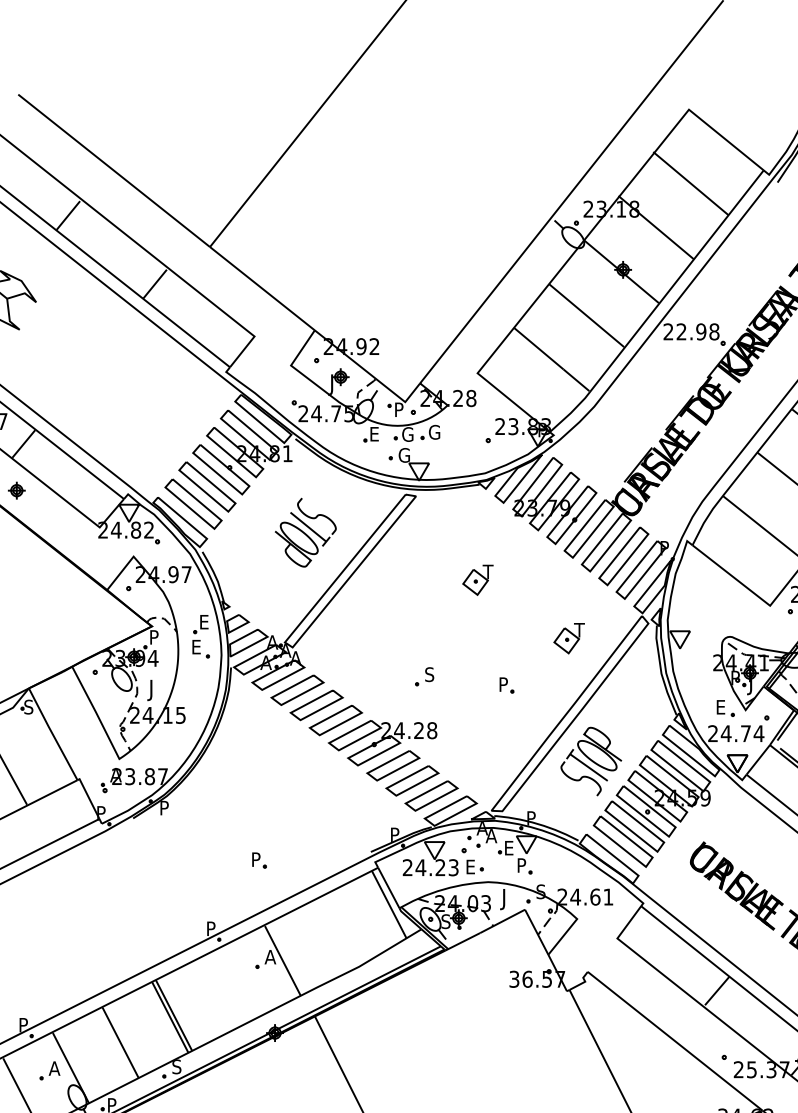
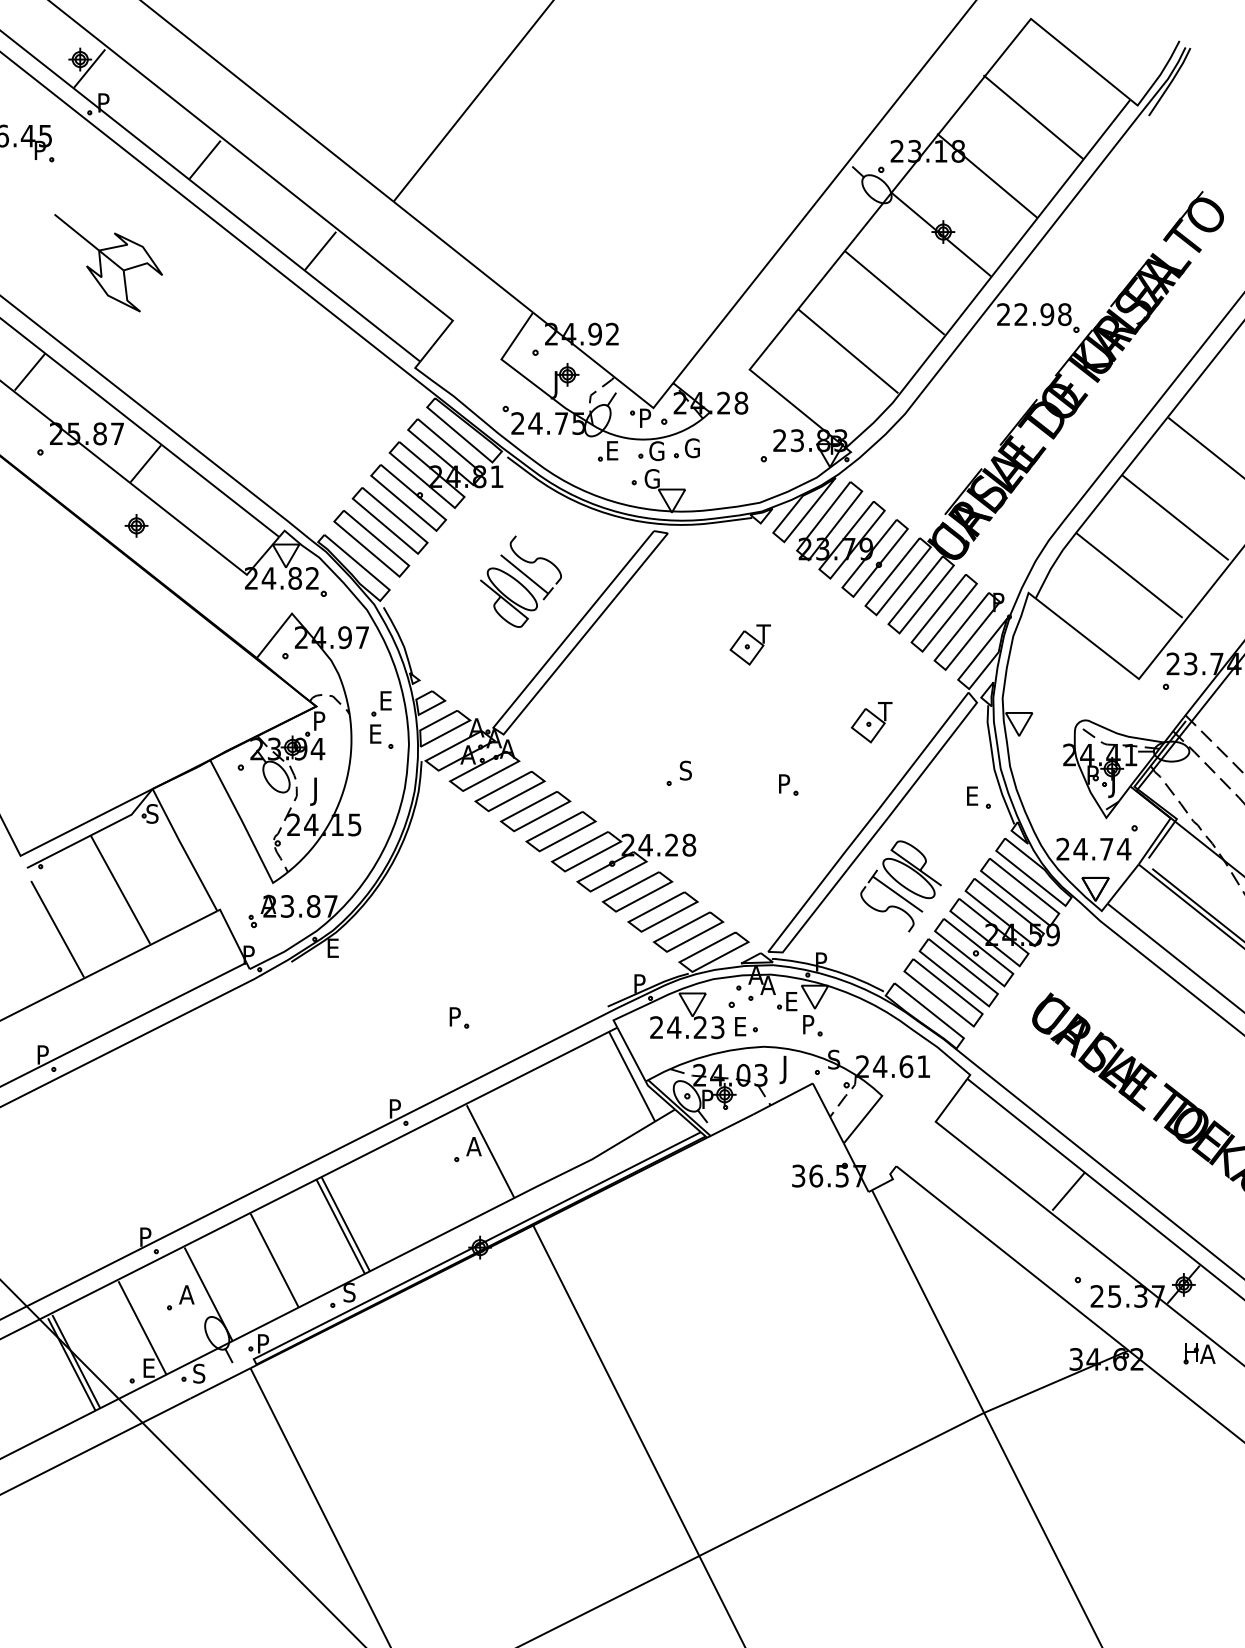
part: (725, 708) -> (978, 797), moved
text: (165, 807) -> (334, 947), P -> E
text: (445, 921) -> (707, 1099), S -> P

